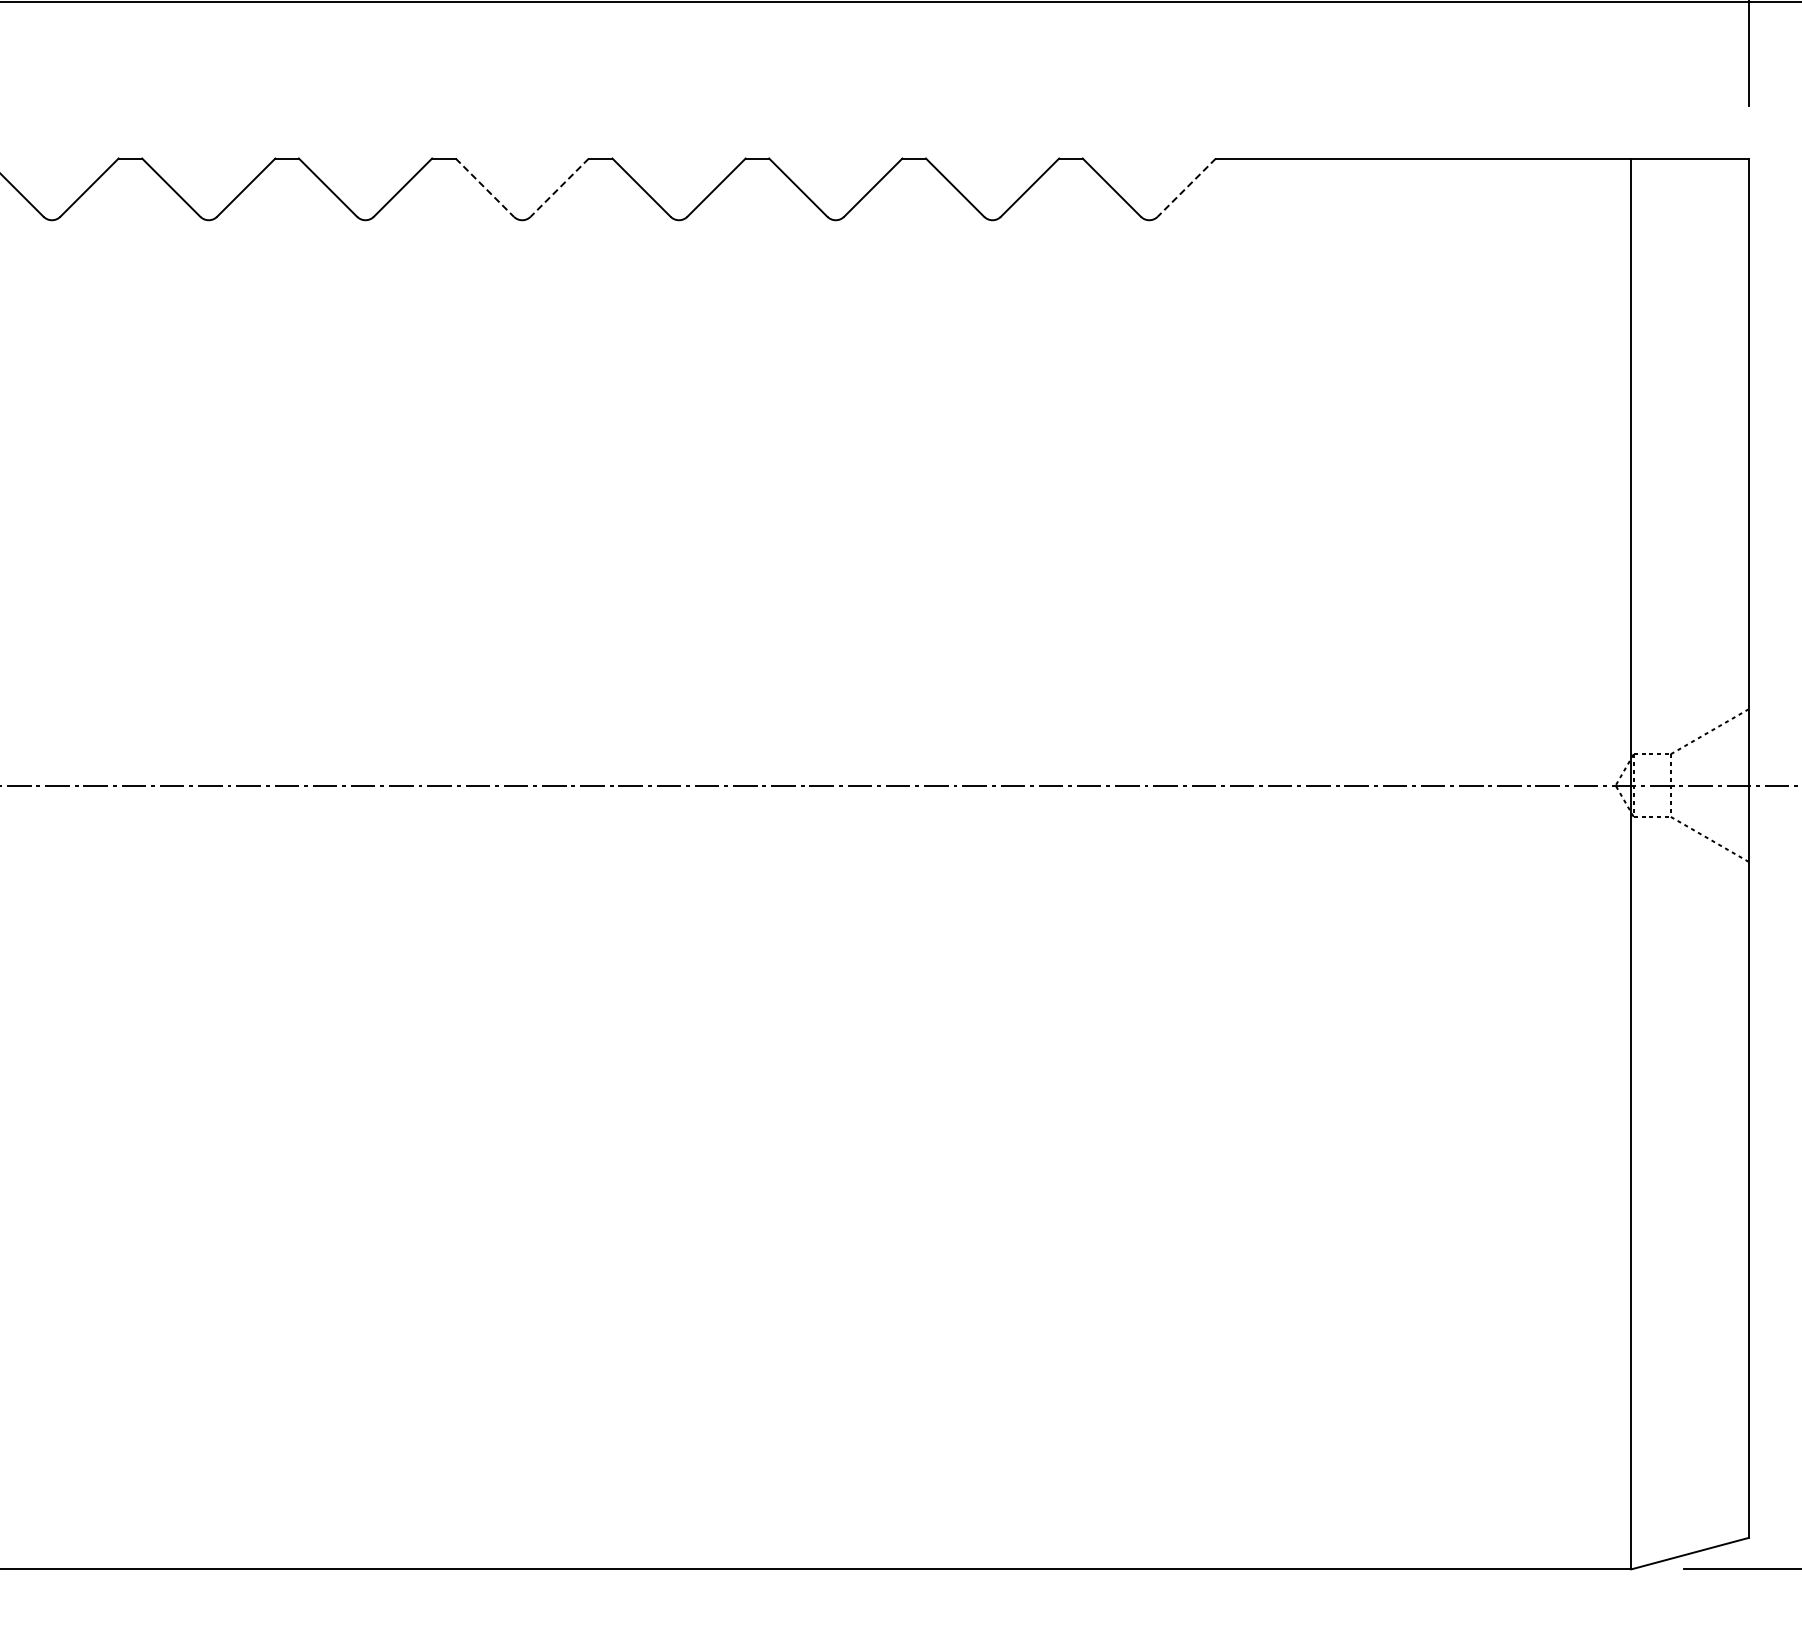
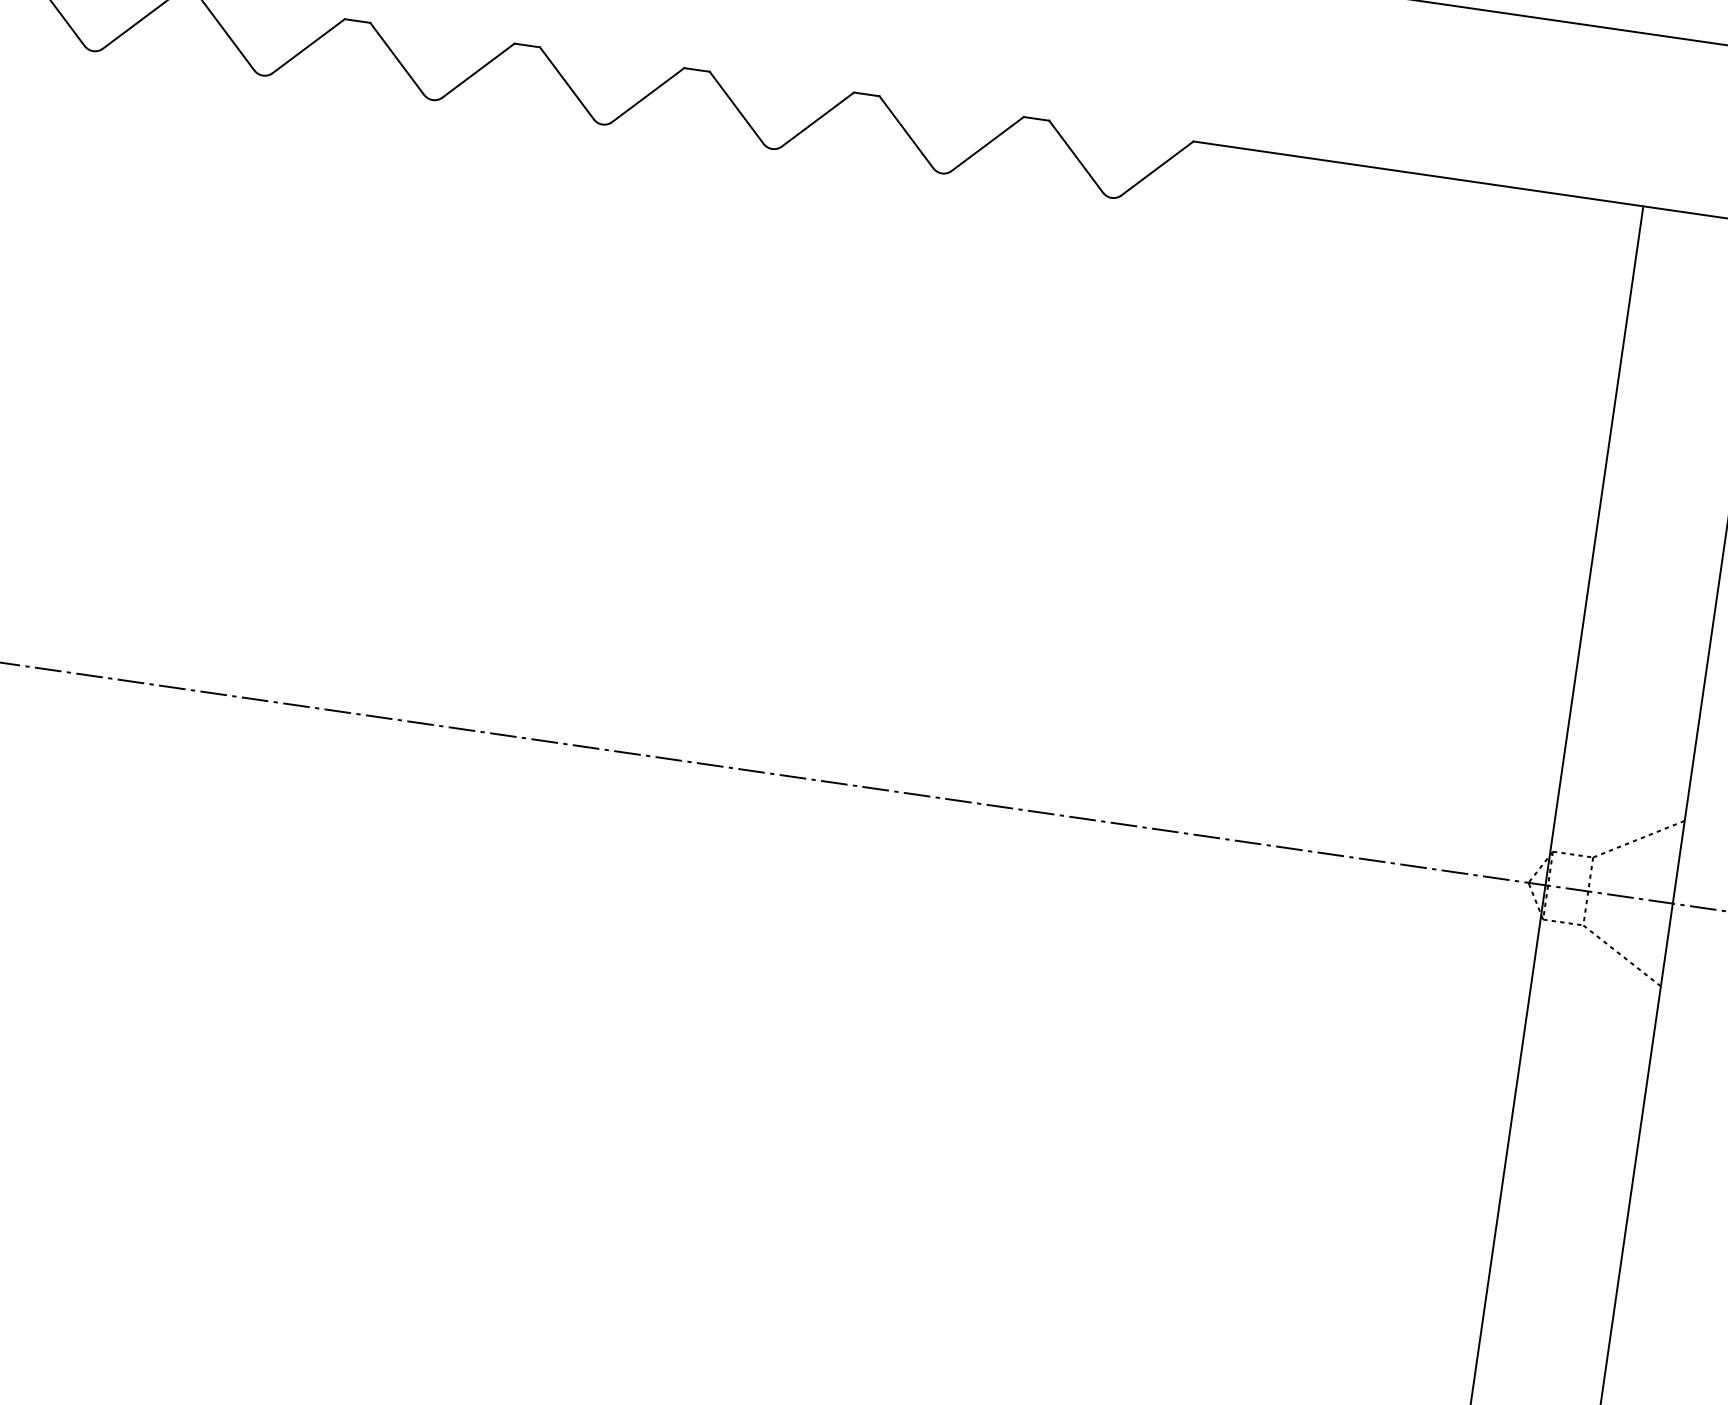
line: (485, 188) -> (397, 59), dashed -> solid
line: (559, 188) -> (478, 71), dashed -> solid
line: (1186, 188) -> (1156, 169), dashed -> solid

